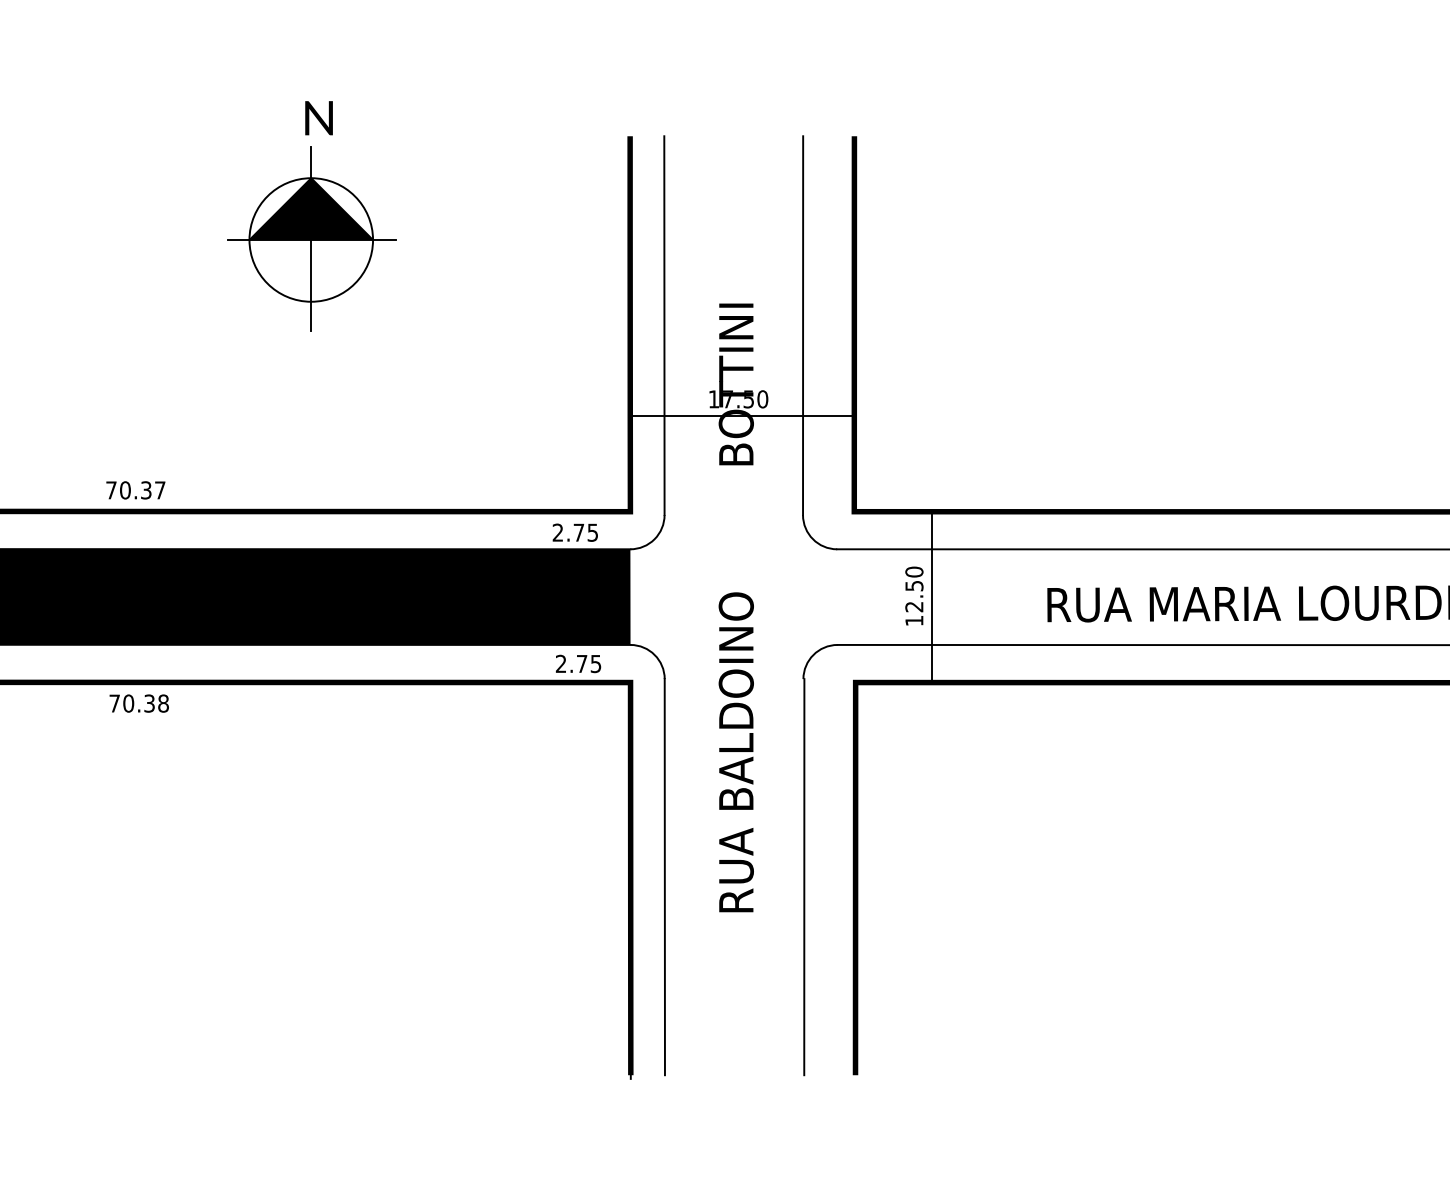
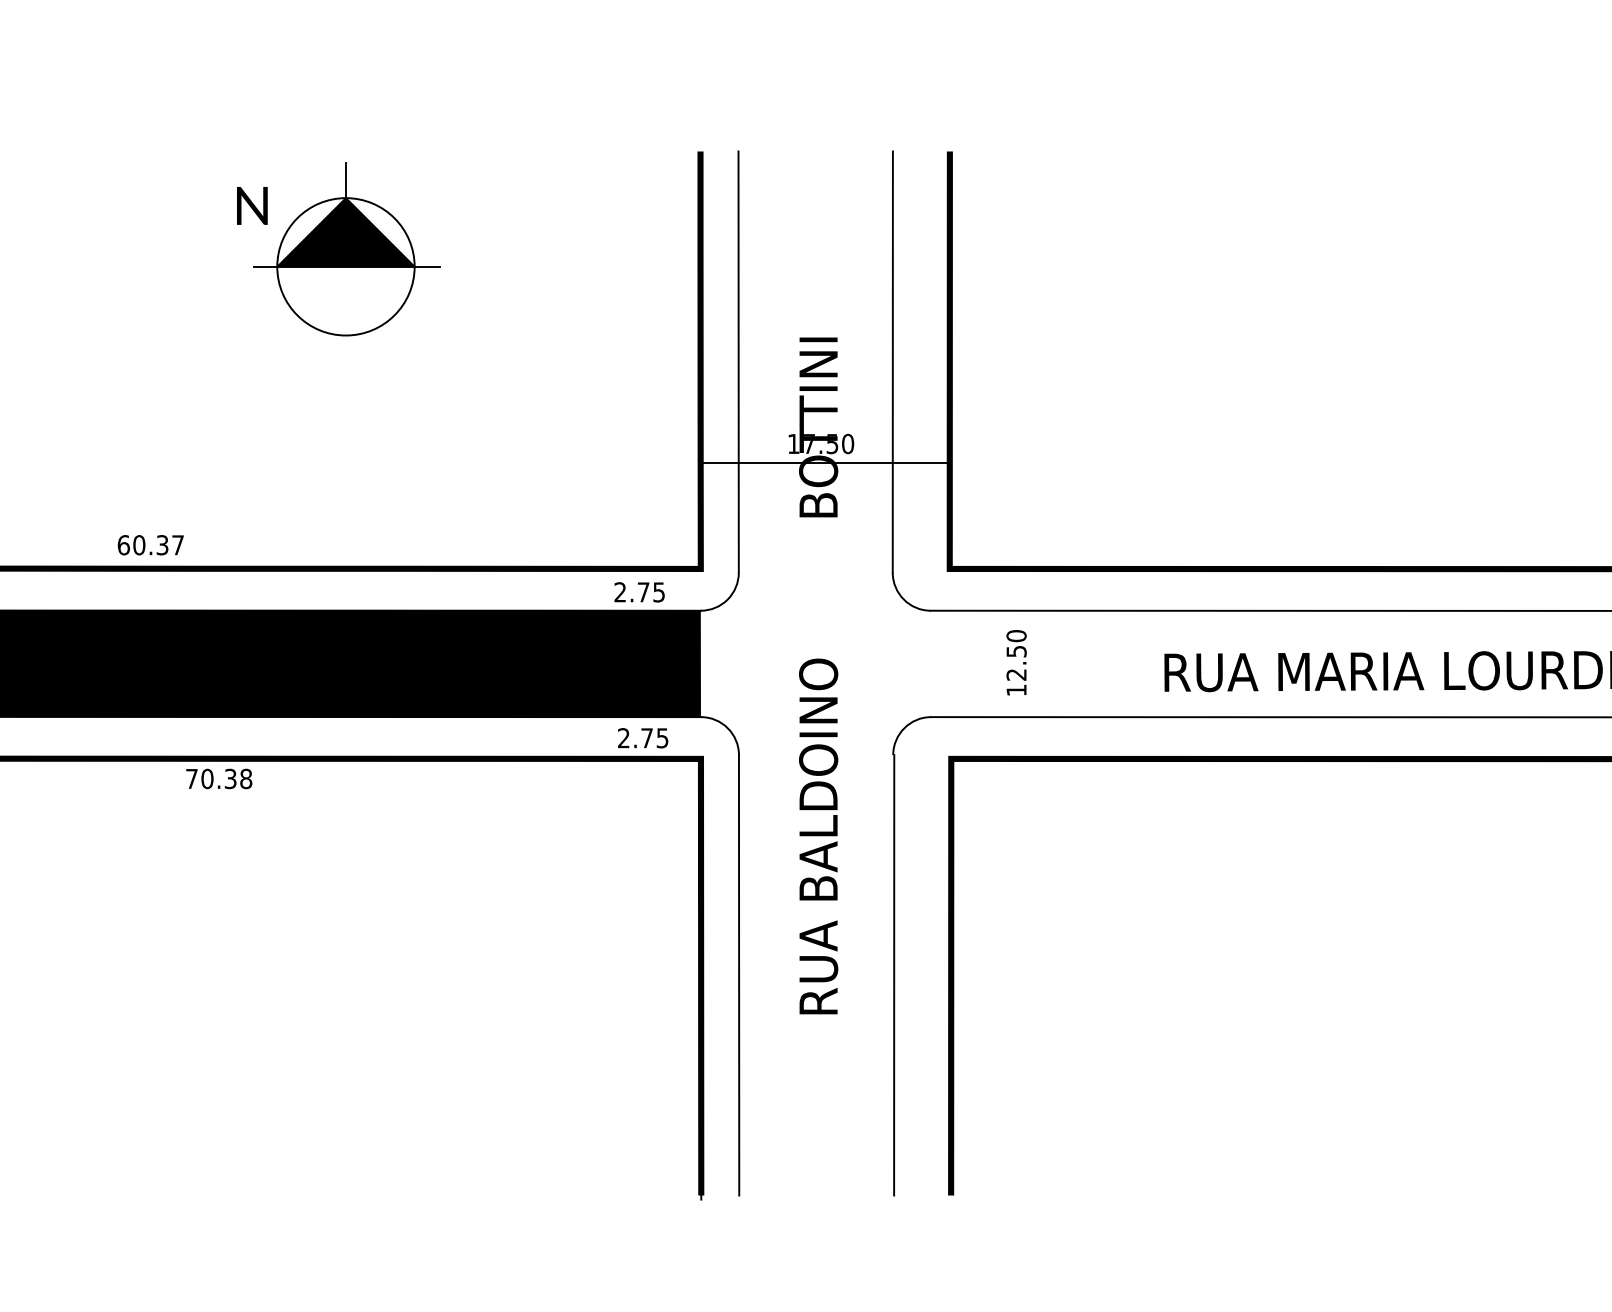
text: (318, 118) -> (251, 206), moved
line: (311, 285) -> (346, 317), removed
text: (111, 490) -> (123, 545), 70.37 -> 60.37
line: (931, 596) -> (1035, 663), removed
text: (138, 703) -> (218, 778), moved

